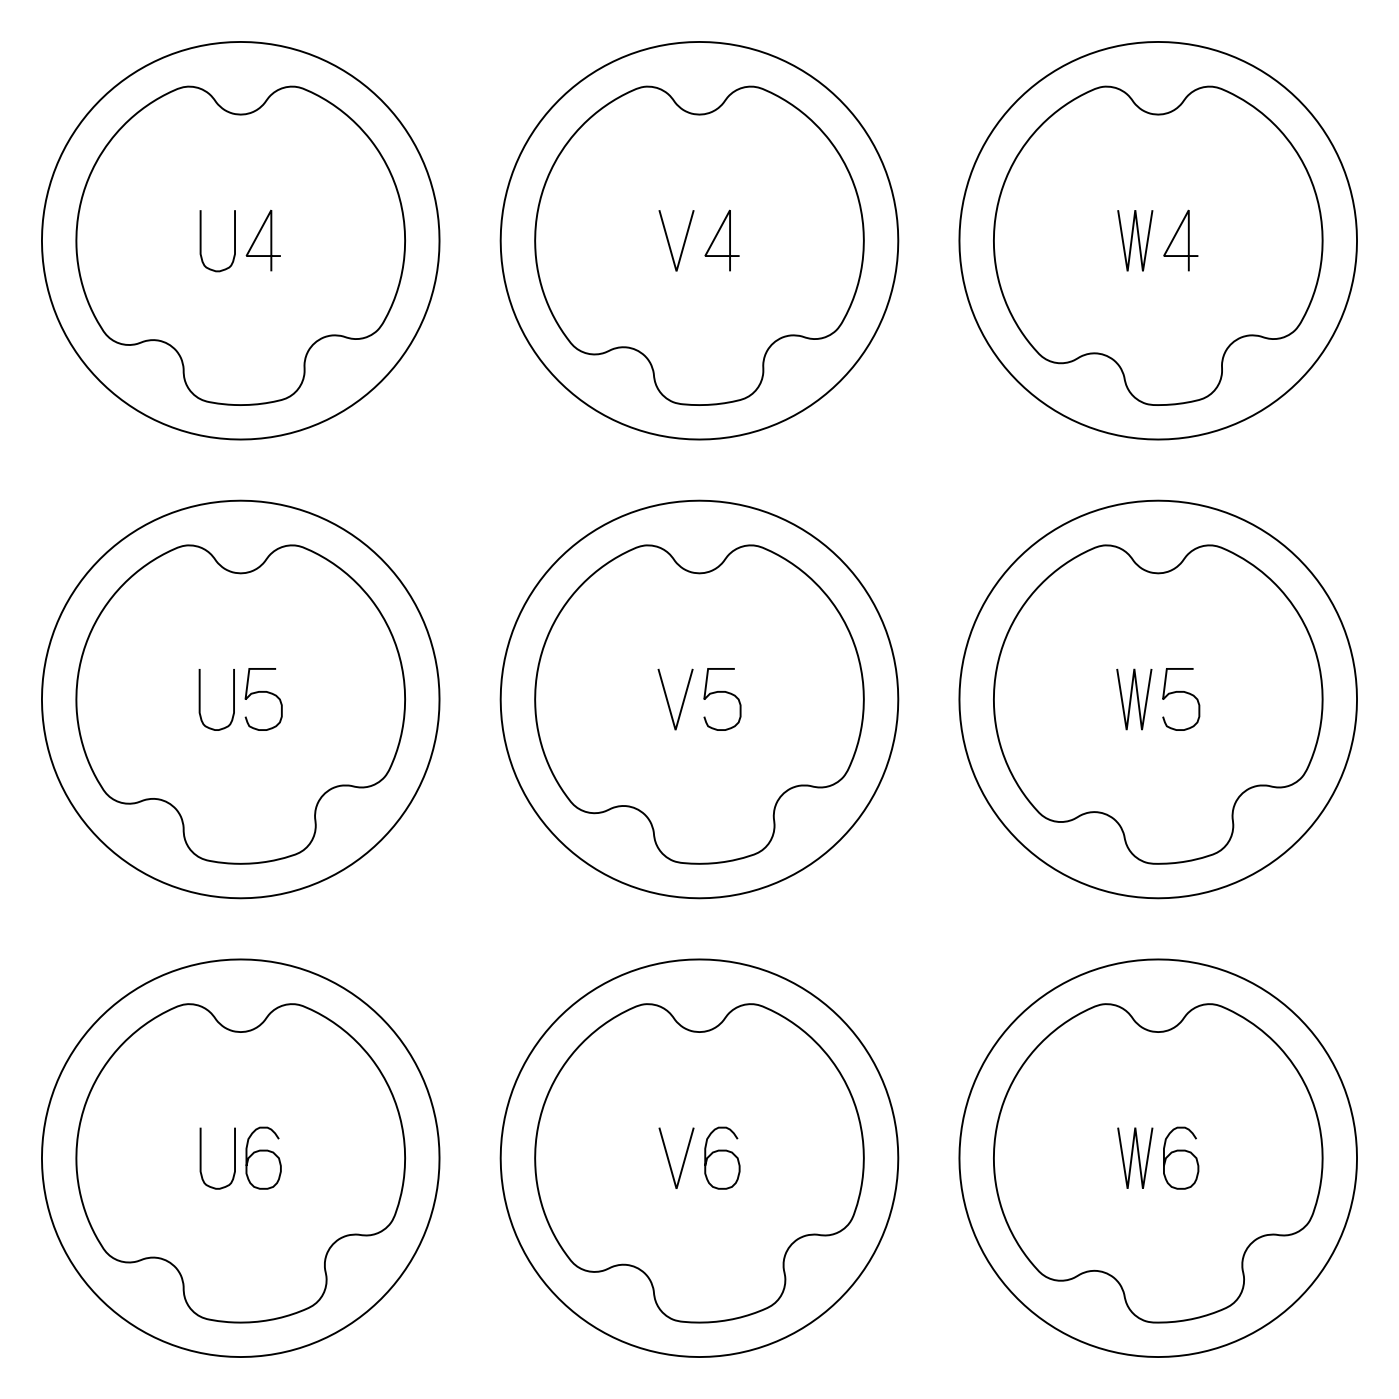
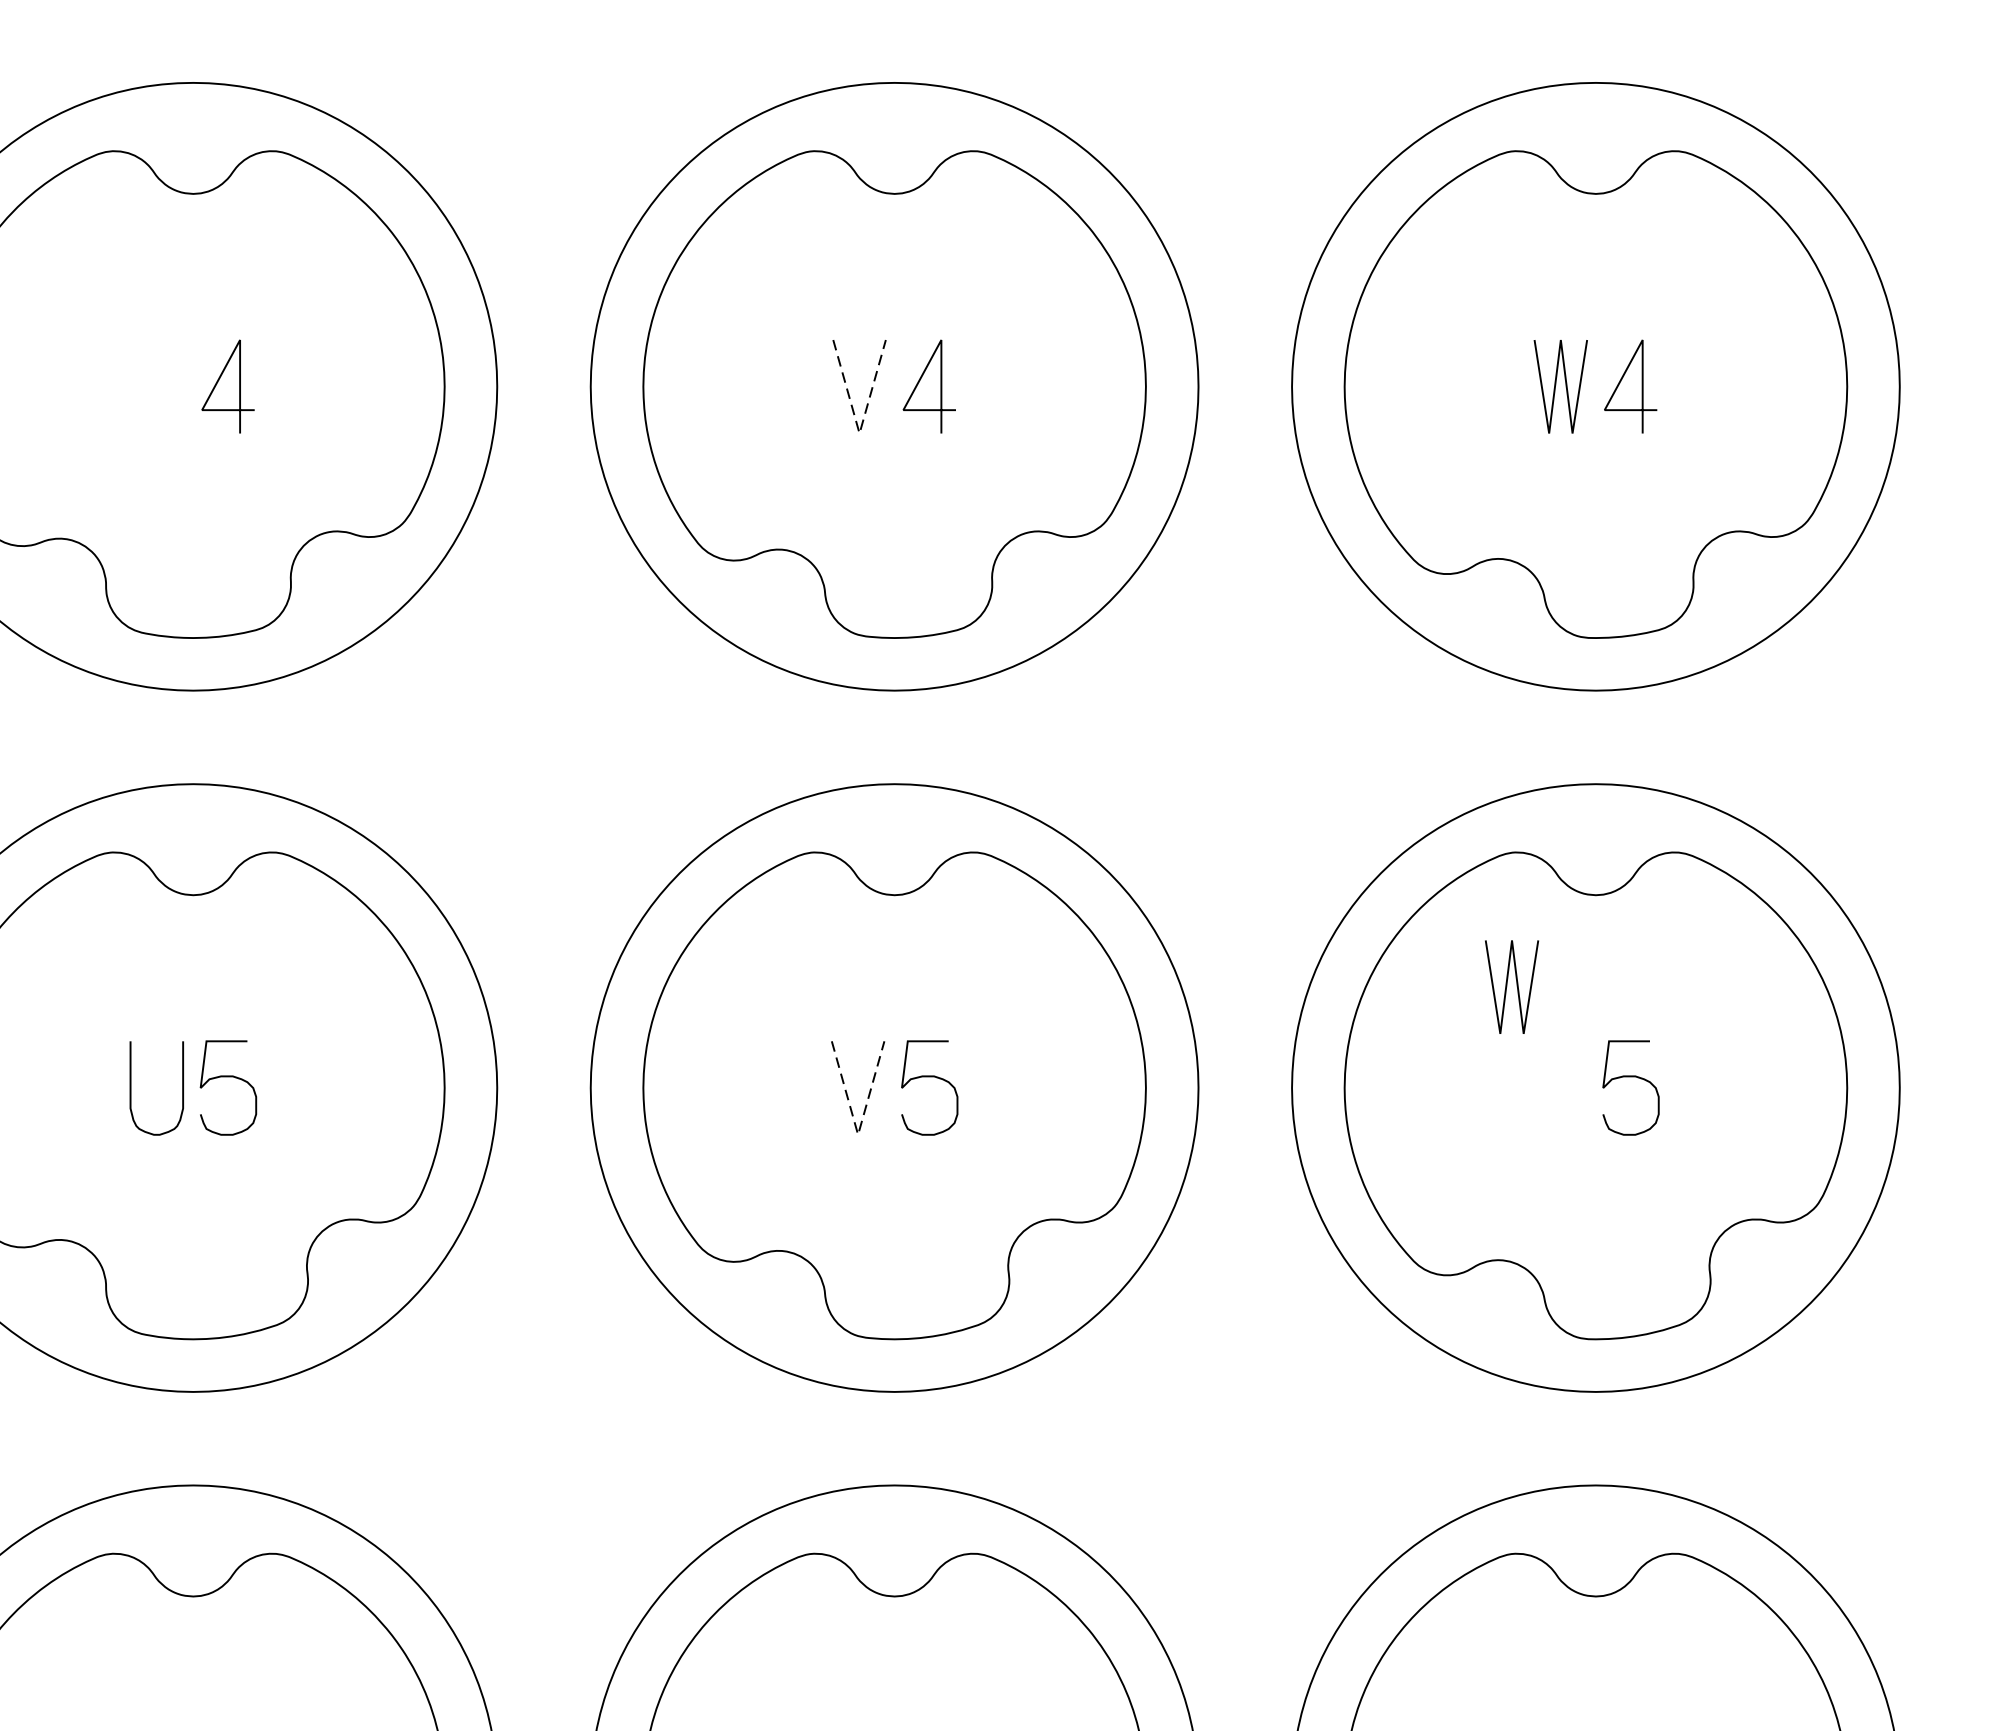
curve: (201, 241) -> (133, 387), removed
line: (676, 271) -> (859, 433), solid -> dashed
line: (1131, 699) -> (1507, 987), moved
line: (675, 730) -> (857, 1135), solid -> dashed

